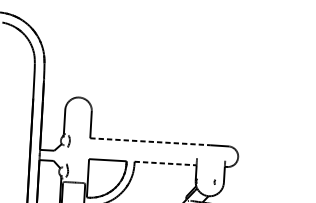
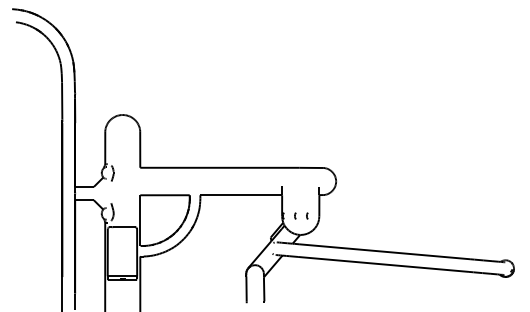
line: (151, 141) -> (220, 167), dashed -> solid
line: (165, 163) -> (241, 195), dashed -> solid
part: (205, 181) -> (295, 215), added

